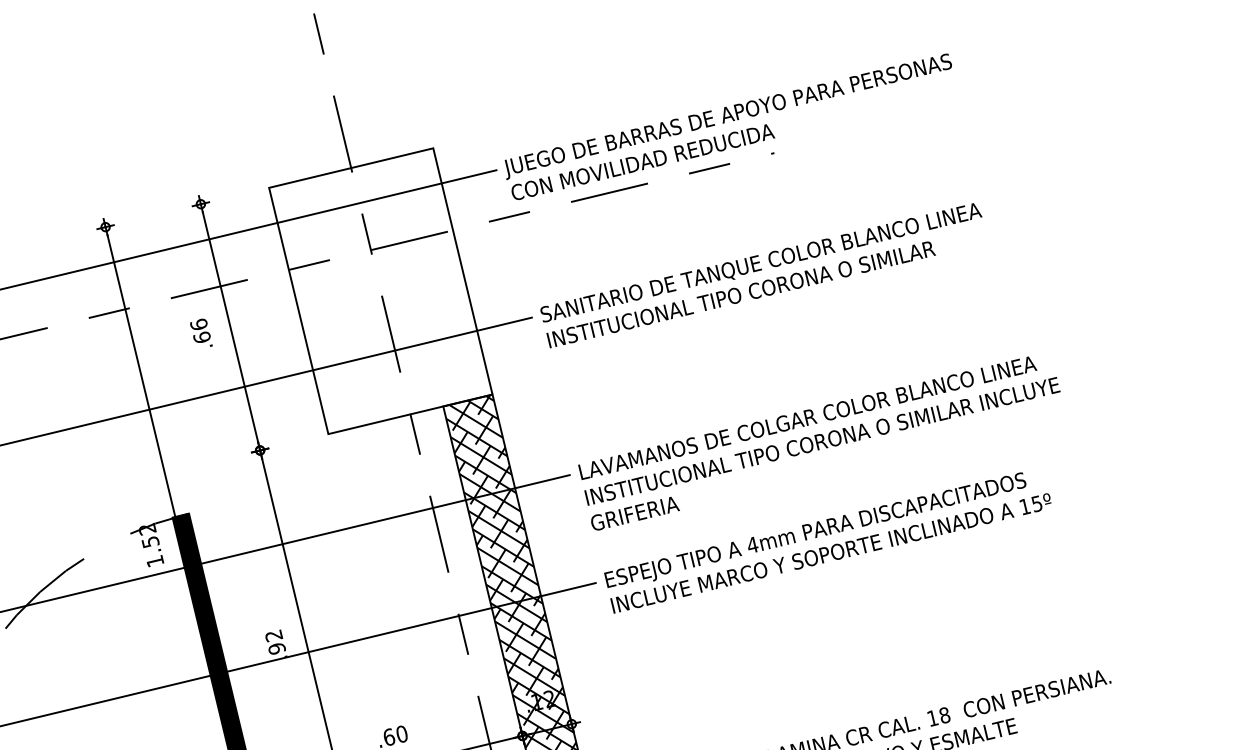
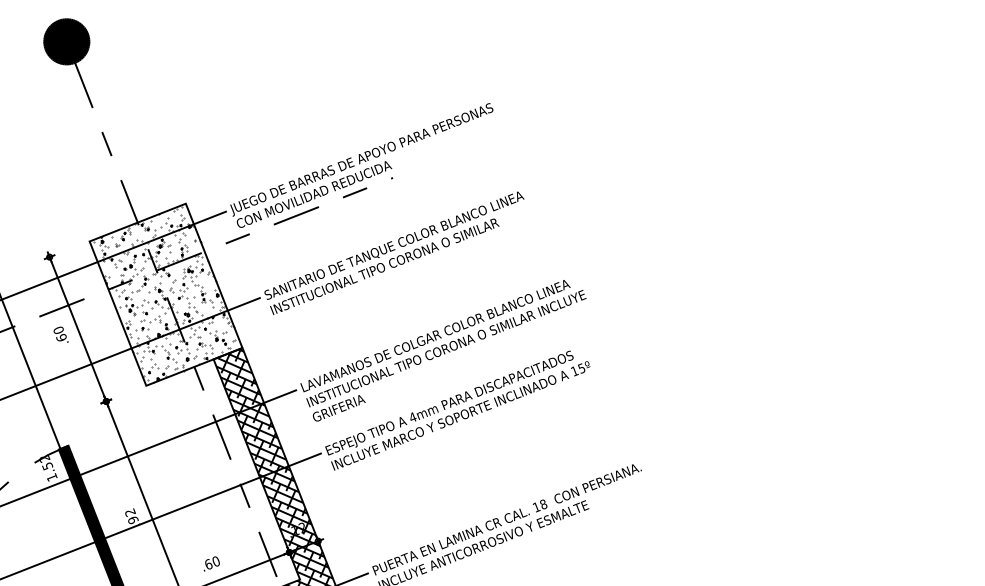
hatch: (378, 288) -> (164, 293), added
text: (197, 323) -> (57, 329), .66 -> .60

